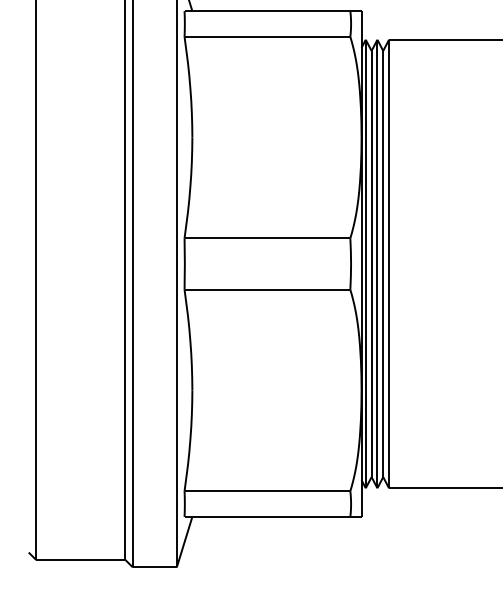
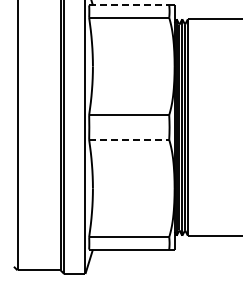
line: (268, 11) -> (129, 5), solid -> dashed
line: (268, 288) -> (129, 139), solid -> dashed

